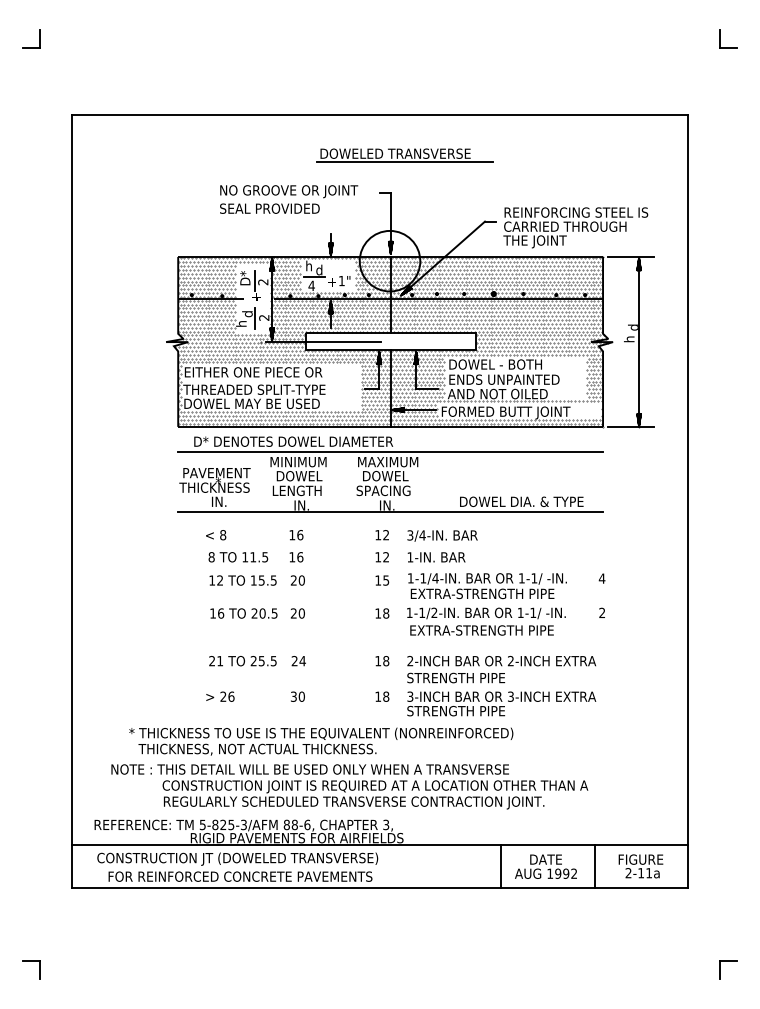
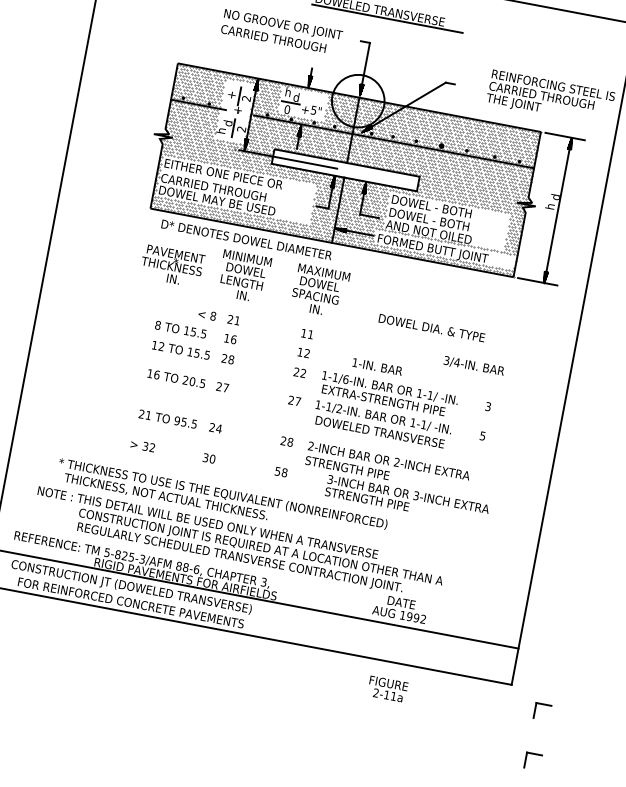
text: (280, 208) -> (273, 38), SEAL PROVIDED -> CARRIED THROUGH
text: (575, 227) -> (550, 97), moved
text: (245, 278) -> (231, 92), D* -> +
text: (341, 281) -> (313, 110), 1" -> 5"
text: (311, 285) -> (287, 109), 4 -> 0
text: (504, 379) -> (436, 220), ENDS UNPAINTED -> DOWEL - BOTH
text: (254, 389) -> (221, 188), THREADED SPLIT-TYPE -> CARRIED THROUGH
line: (390, 452) -> (327, 264), removed
line: (390, 511) -> (318, 315), removed
text: (216, 535) -> (207, 315), moved
text: (296, 535) -> (234, 320), 16 -> 21
text: (385, 535) -> (310, 334), 12 -> 11
text: (442, 535) -> (474, 365), moved
text: (253, 557) -> (193, 332), 11.5 -> 15.5
text: (436, 557) -> (377, 367), moved
text: (435, 578) -> (345, 379), 1-1/4-IN. -> 1-1/6-IN.
text: (601, 578) -> (487, 406), 4 -> 3
text: (301, 580) -> (231, 359), 20 -> 28
text: (382, 580) -> (300, 372), 15 -> 22
text: (602, 612) -> (483, 435), 2 -> 5
text: (301, 613) -> (225, 387), 20 -> 27
text: (382, 613) -> (294, 401), 18 -> 27
text: (485, 630) -> (380, 432), EXTRA-STRENGTH PIPE -> DOWELED TRANSVERSE
text: (253, 661) -> (176, 421), 25.5 -> 95.5
text: (378, 661) -> (283, 441), 18 -> 28
text: (227, 696) -> (149, 446), 26 -> 32
text: (378, 696) -> (278, 471), 18 -> 58
text: (501, 703) -> (407, 500), moved
line: (501, 866) -> (355, 636), removed
text: (545, 866) -> (399, 608), moved
line: (594, 866) -> (435, 651), removed
text: (640, 866) -> (387, 689), moved
part: (728, 903) -> (543, 704), added

